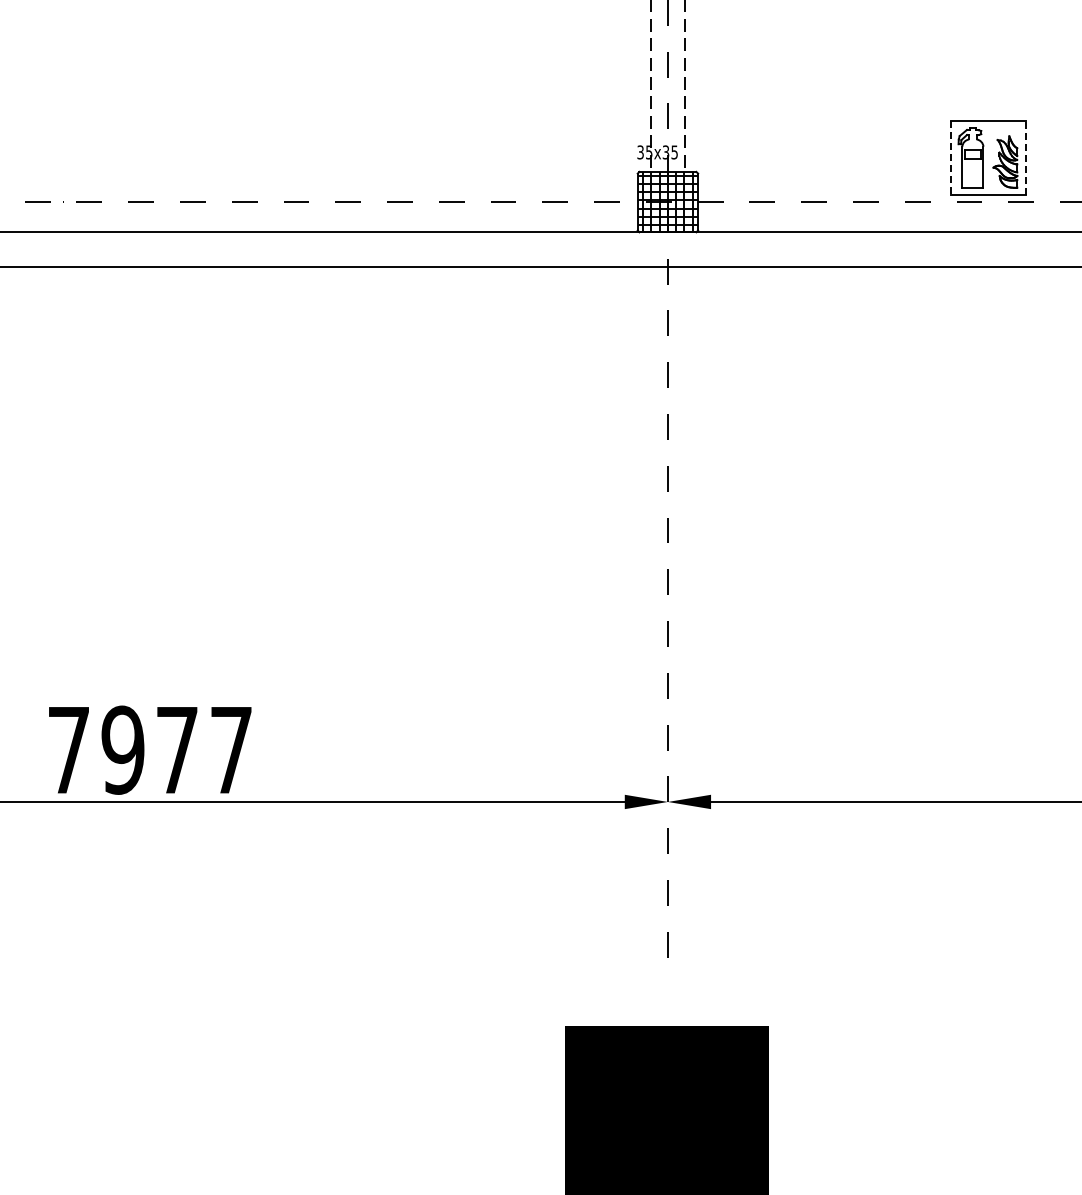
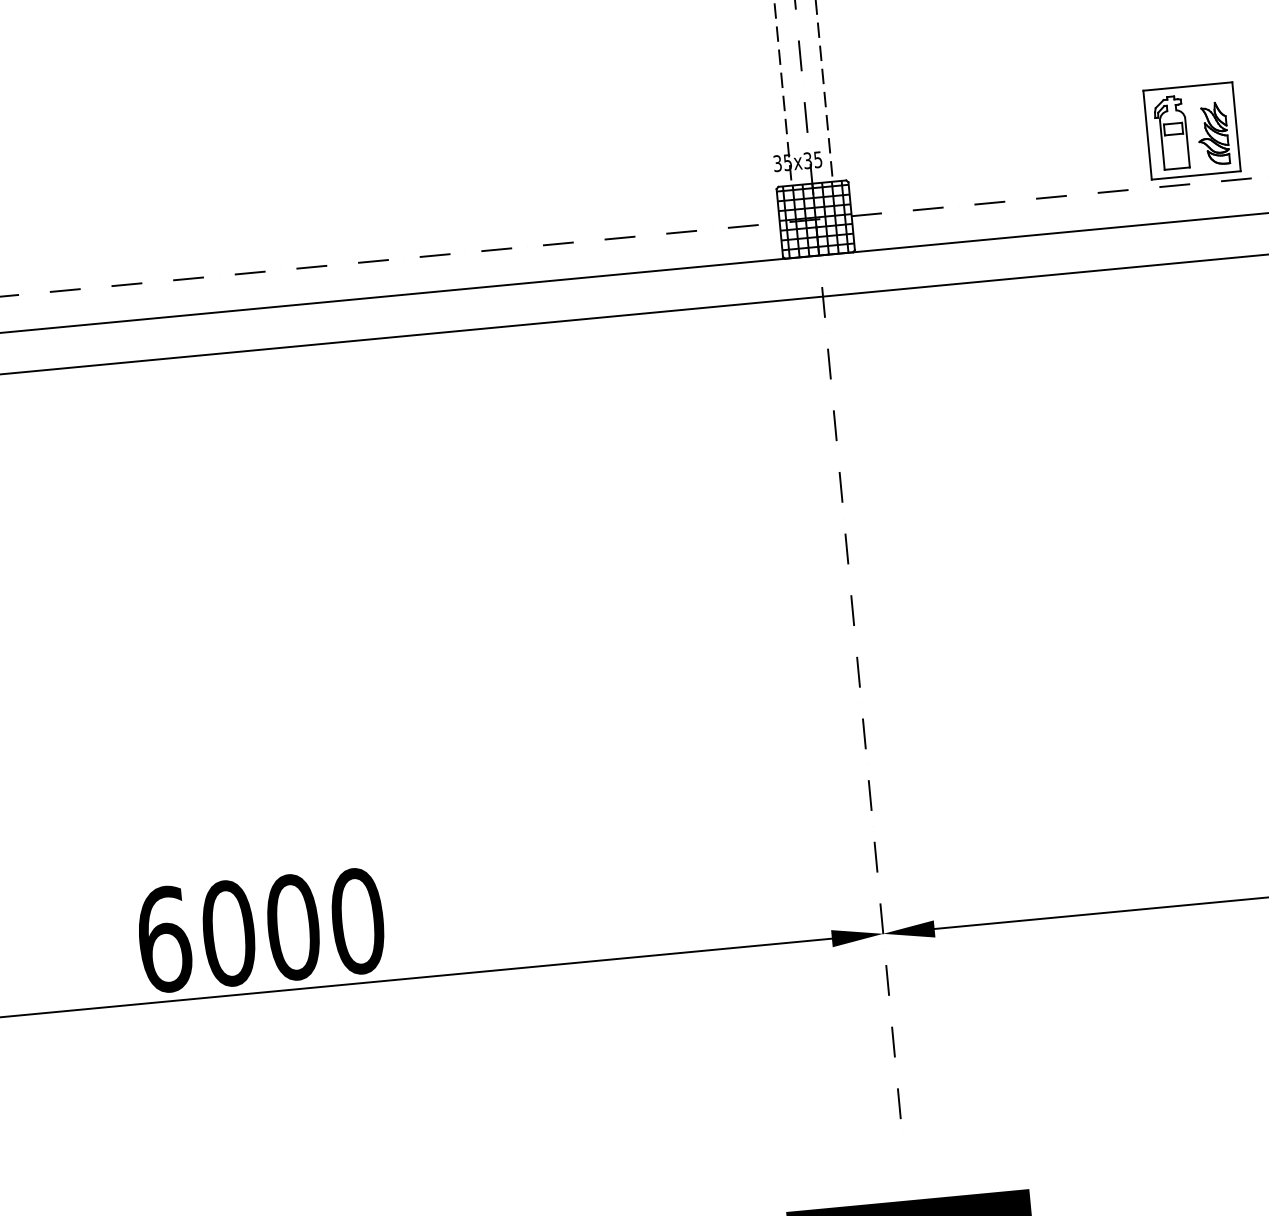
line: (1025, 157) -> (1236, 126), dashed -> solid
line: (950, 158) -> (1147, 135), dashed -> solid
text: (150, 749) -> (261, 929), 7977 -> 6000

